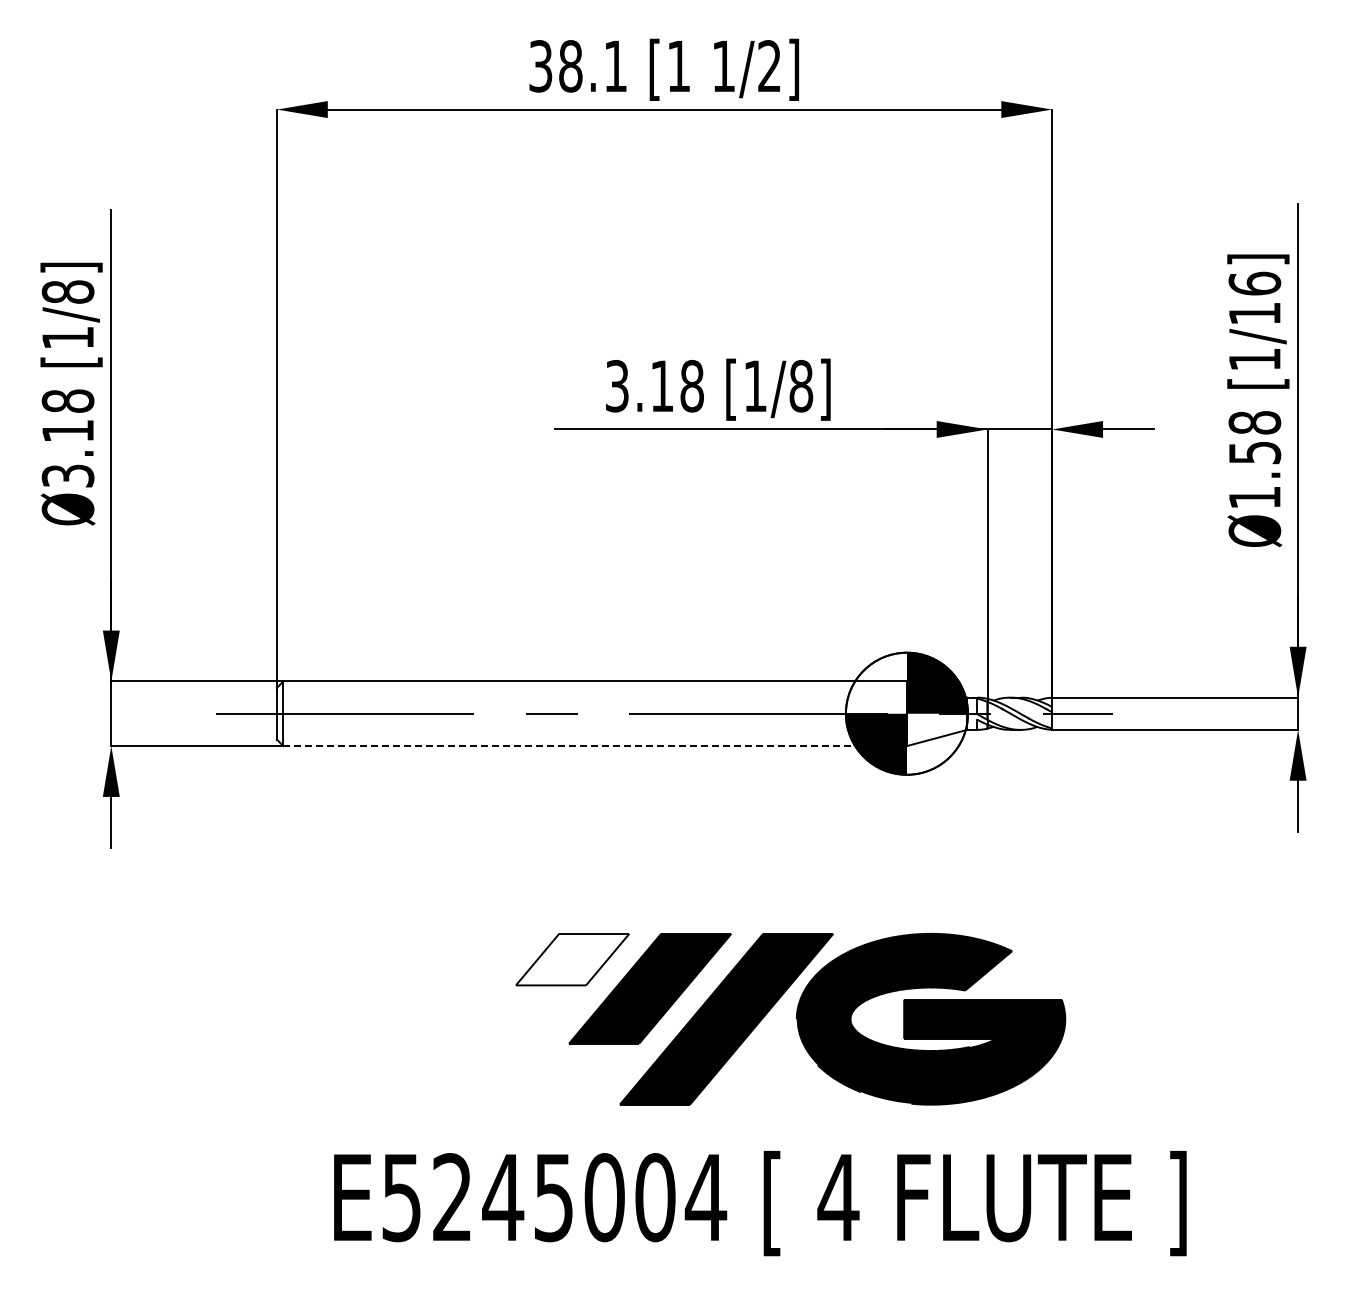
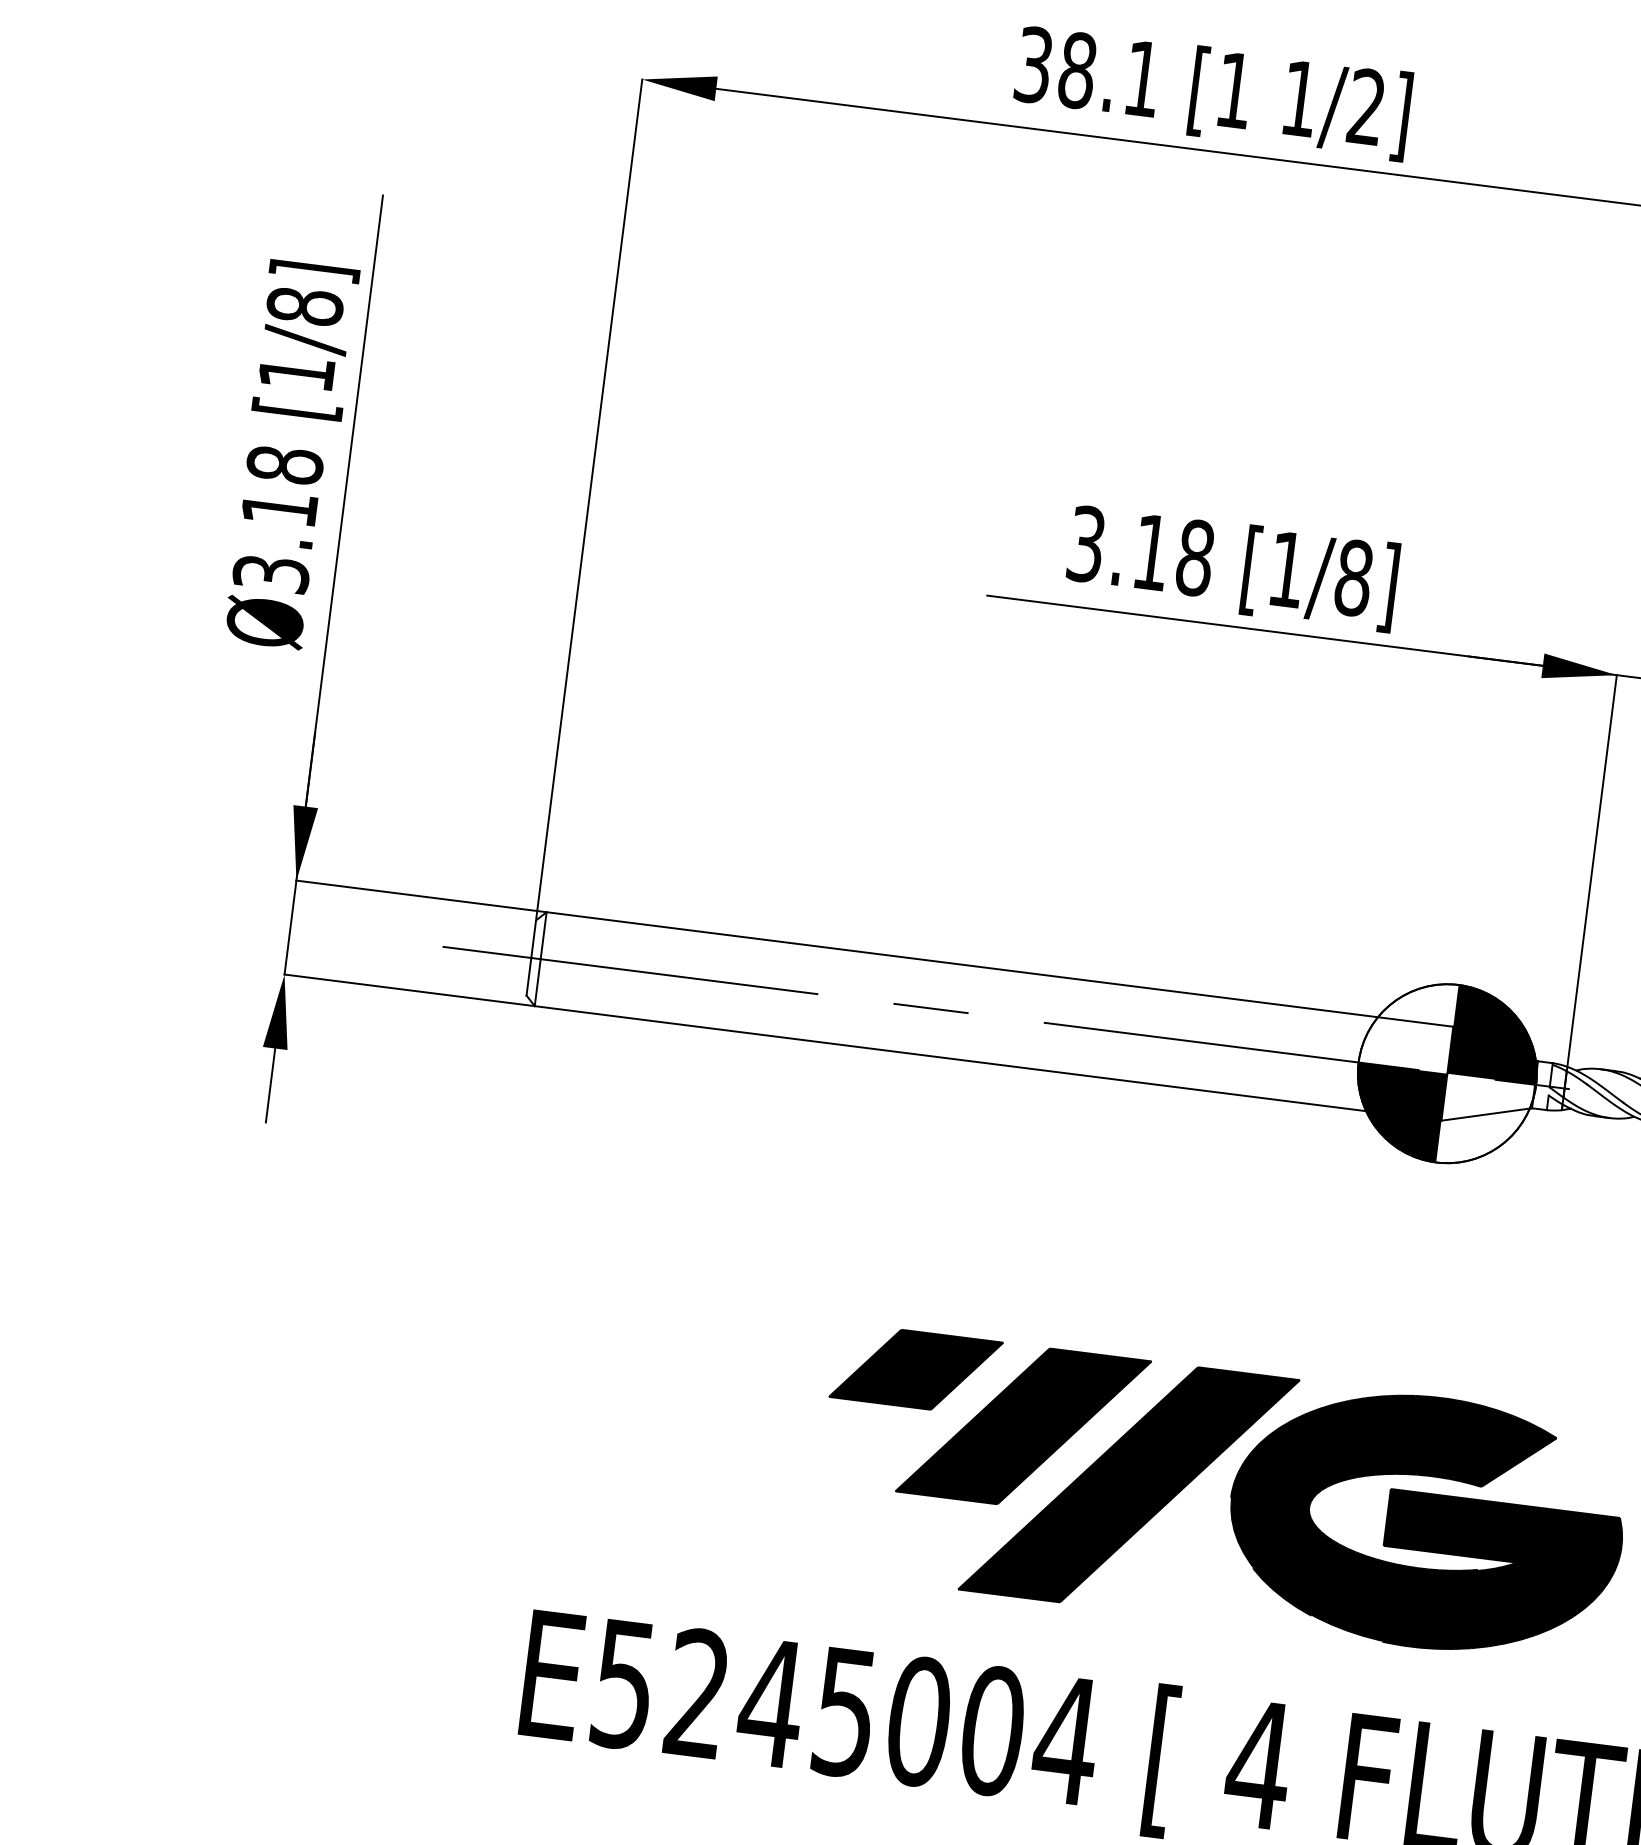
line: (595, 746) -> (988, 1064), dashed -> solid
fill: (572, 959) -> (915, 1369), added

